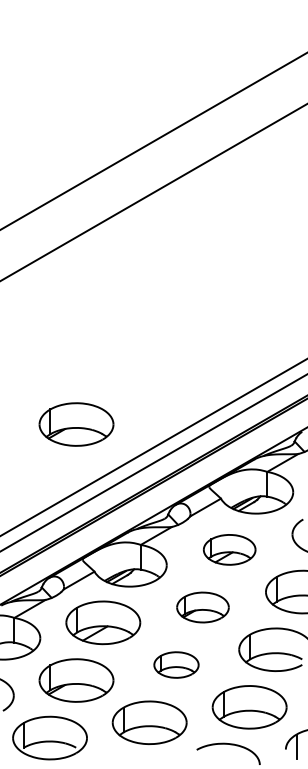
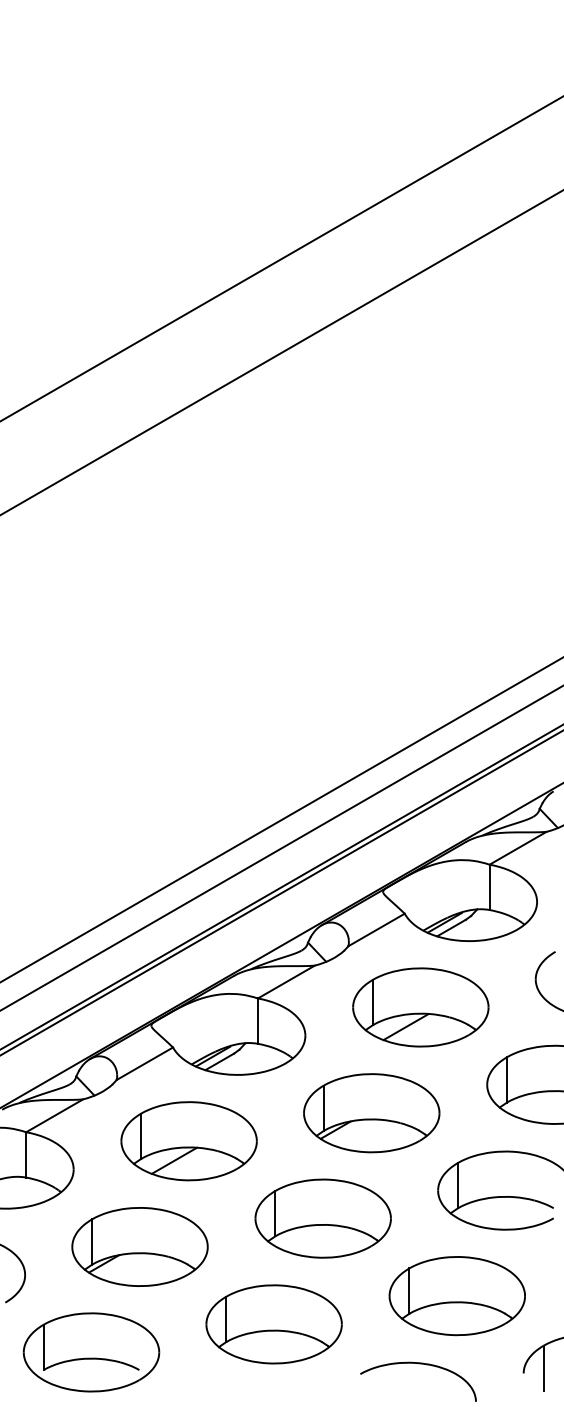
part: (76, 424) -> (139, 777), removed
part: (229, 549) -> (420, 1006), size x1.43
part: (202, 607) -> (370, 1113), size x1.43
part: (176, 664) -> (323, 1217), size x1.67

